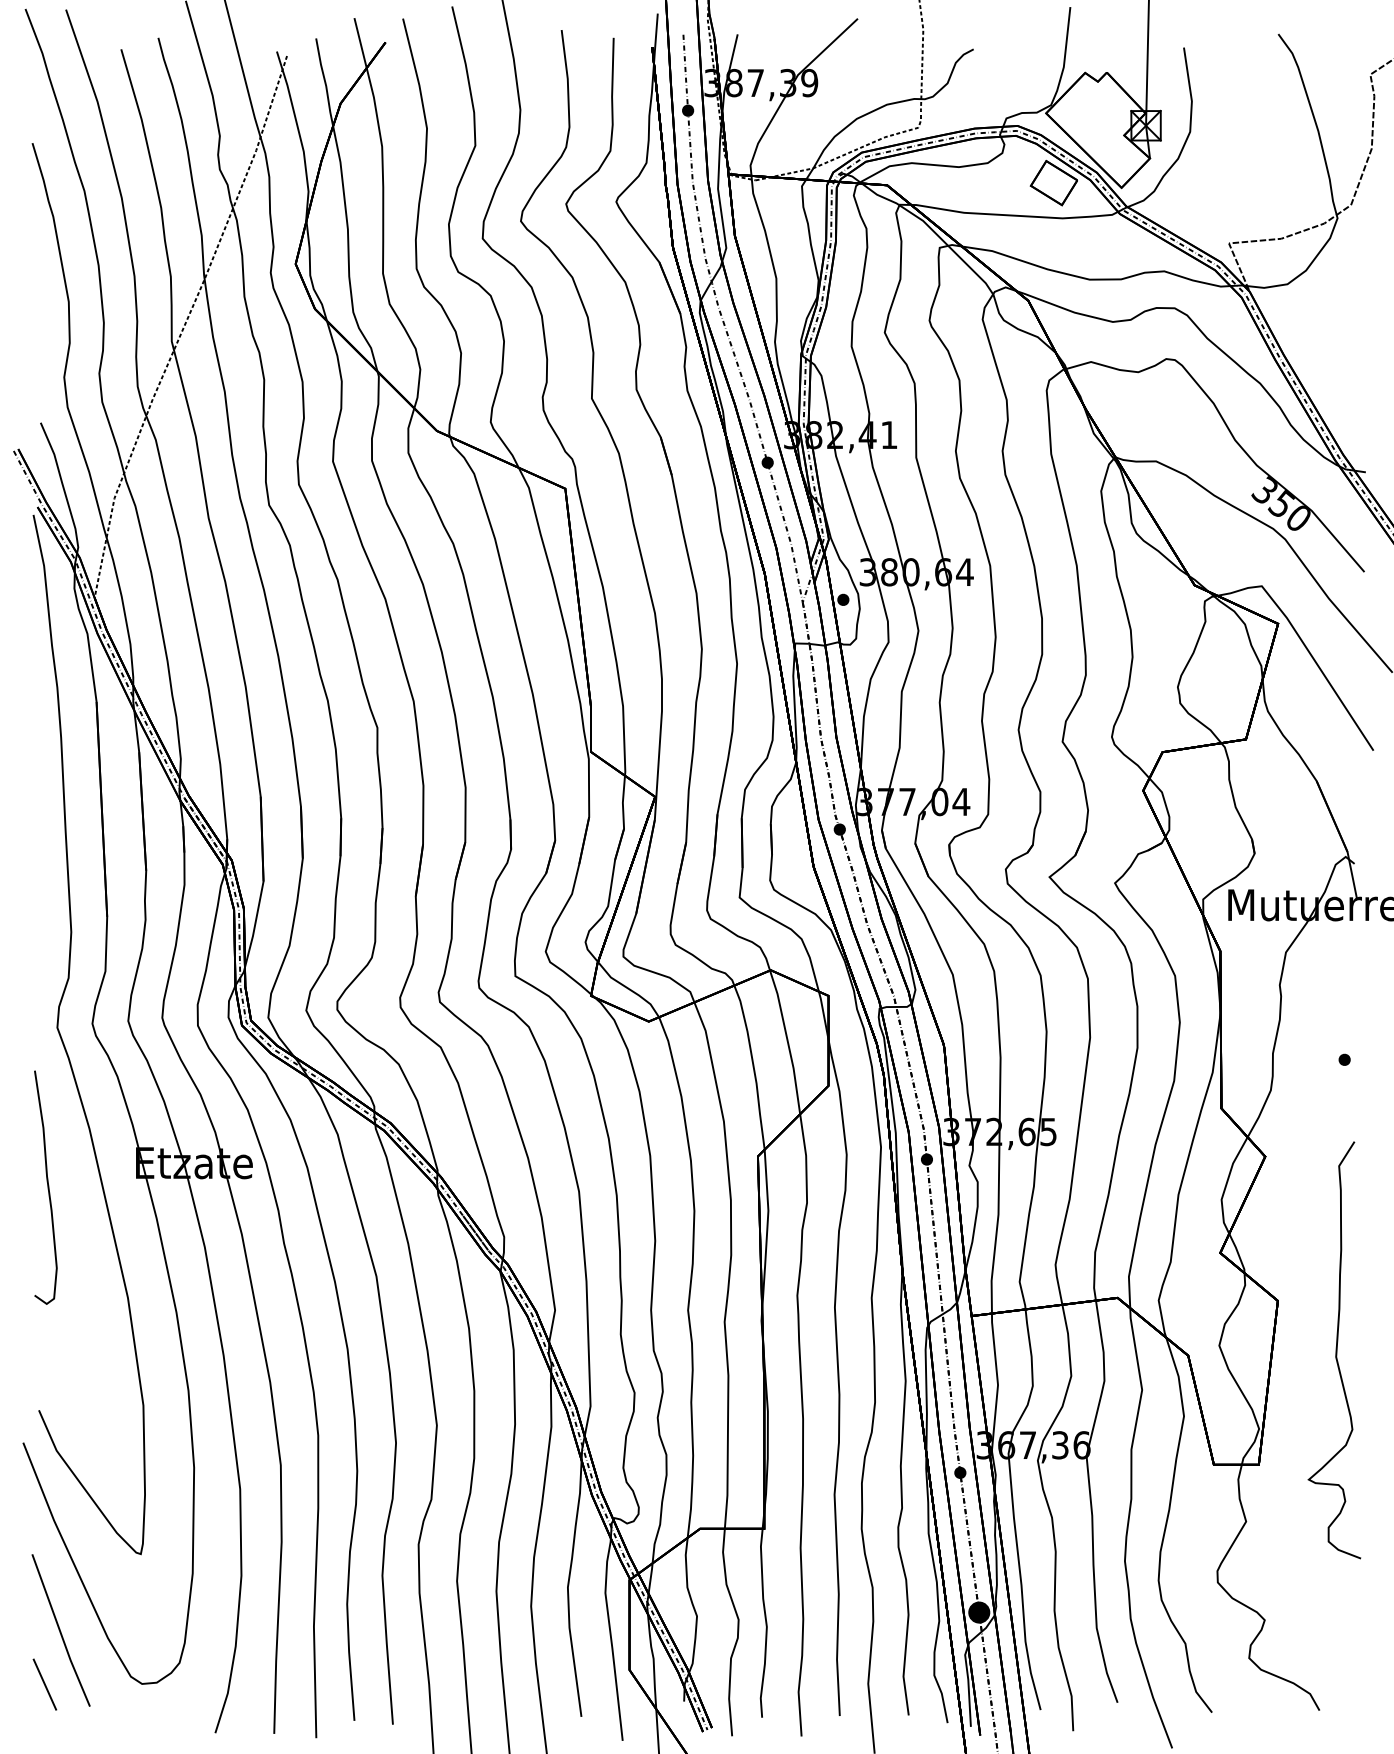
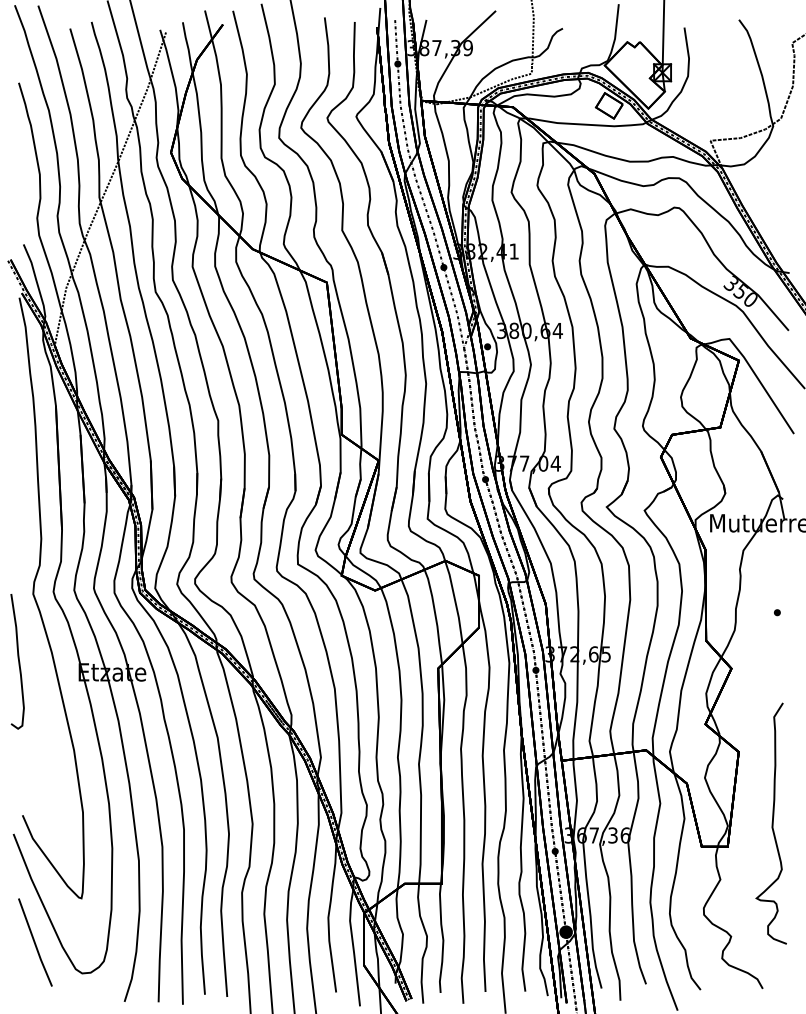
curve: (47, 1187) -> (18, 661), moved
curve: (1334, 1350) -> (771, 823), moved
line: (43, 1684) -> (25, 973), removed

